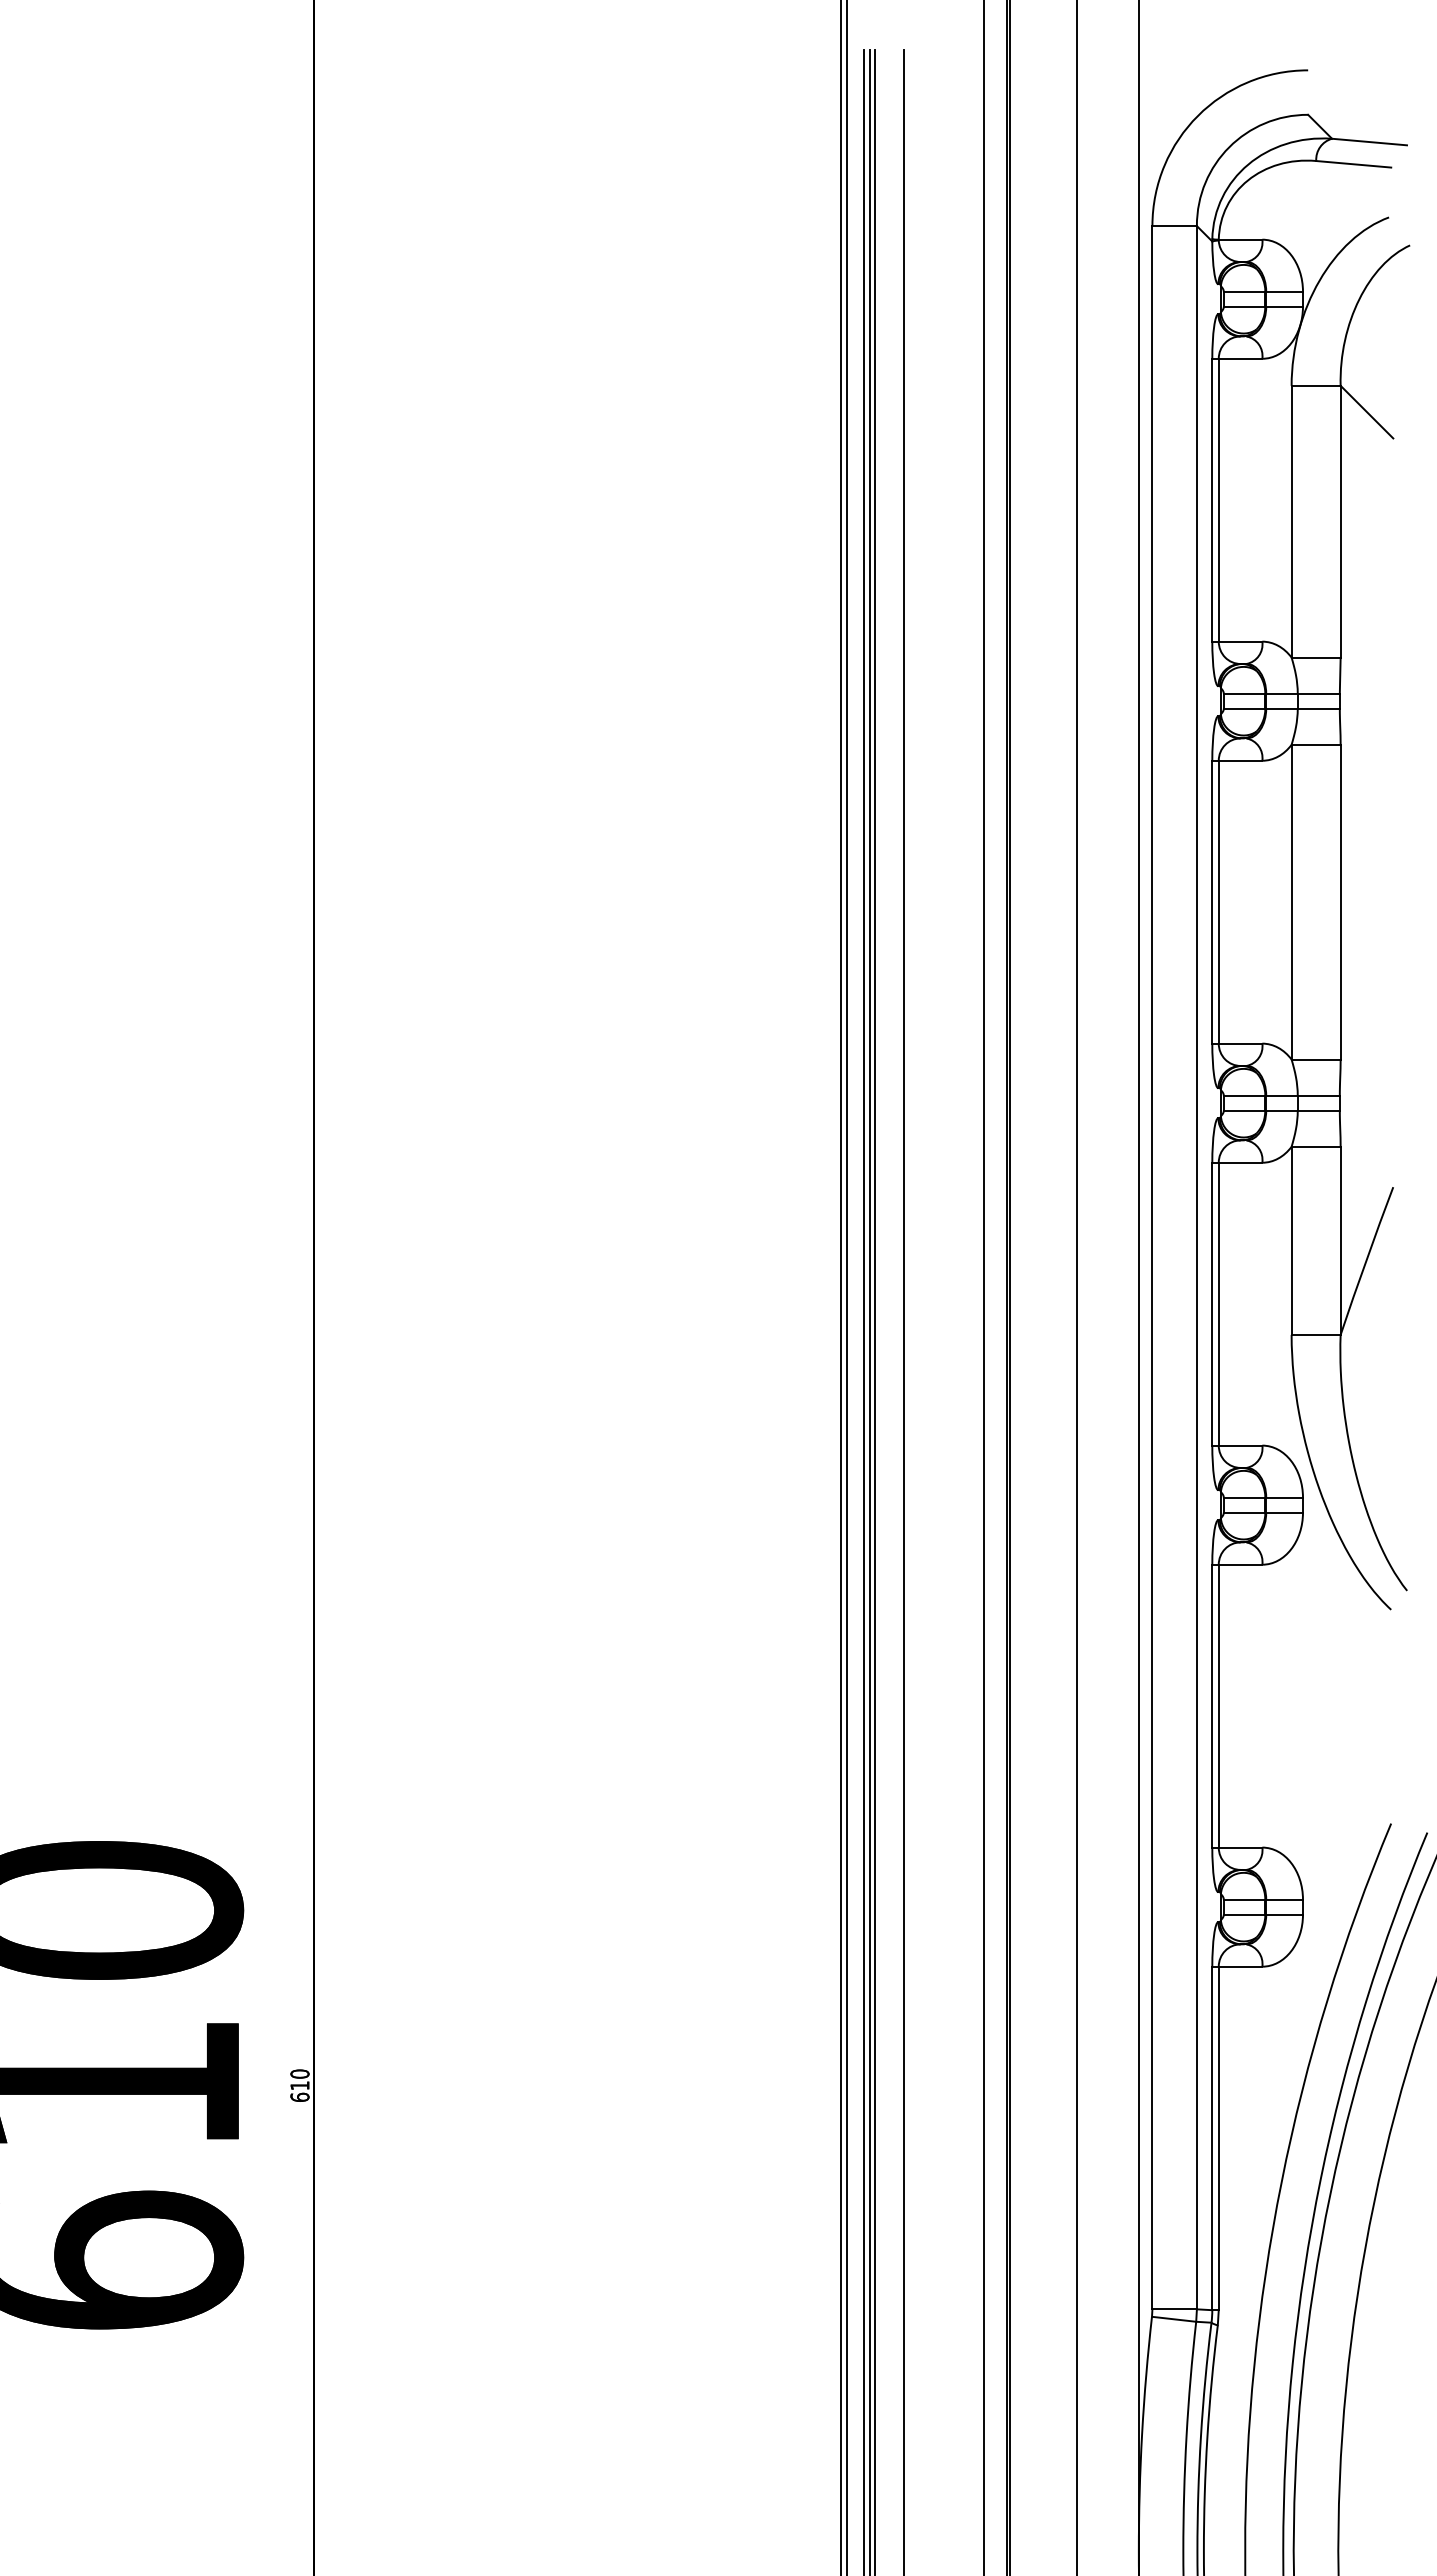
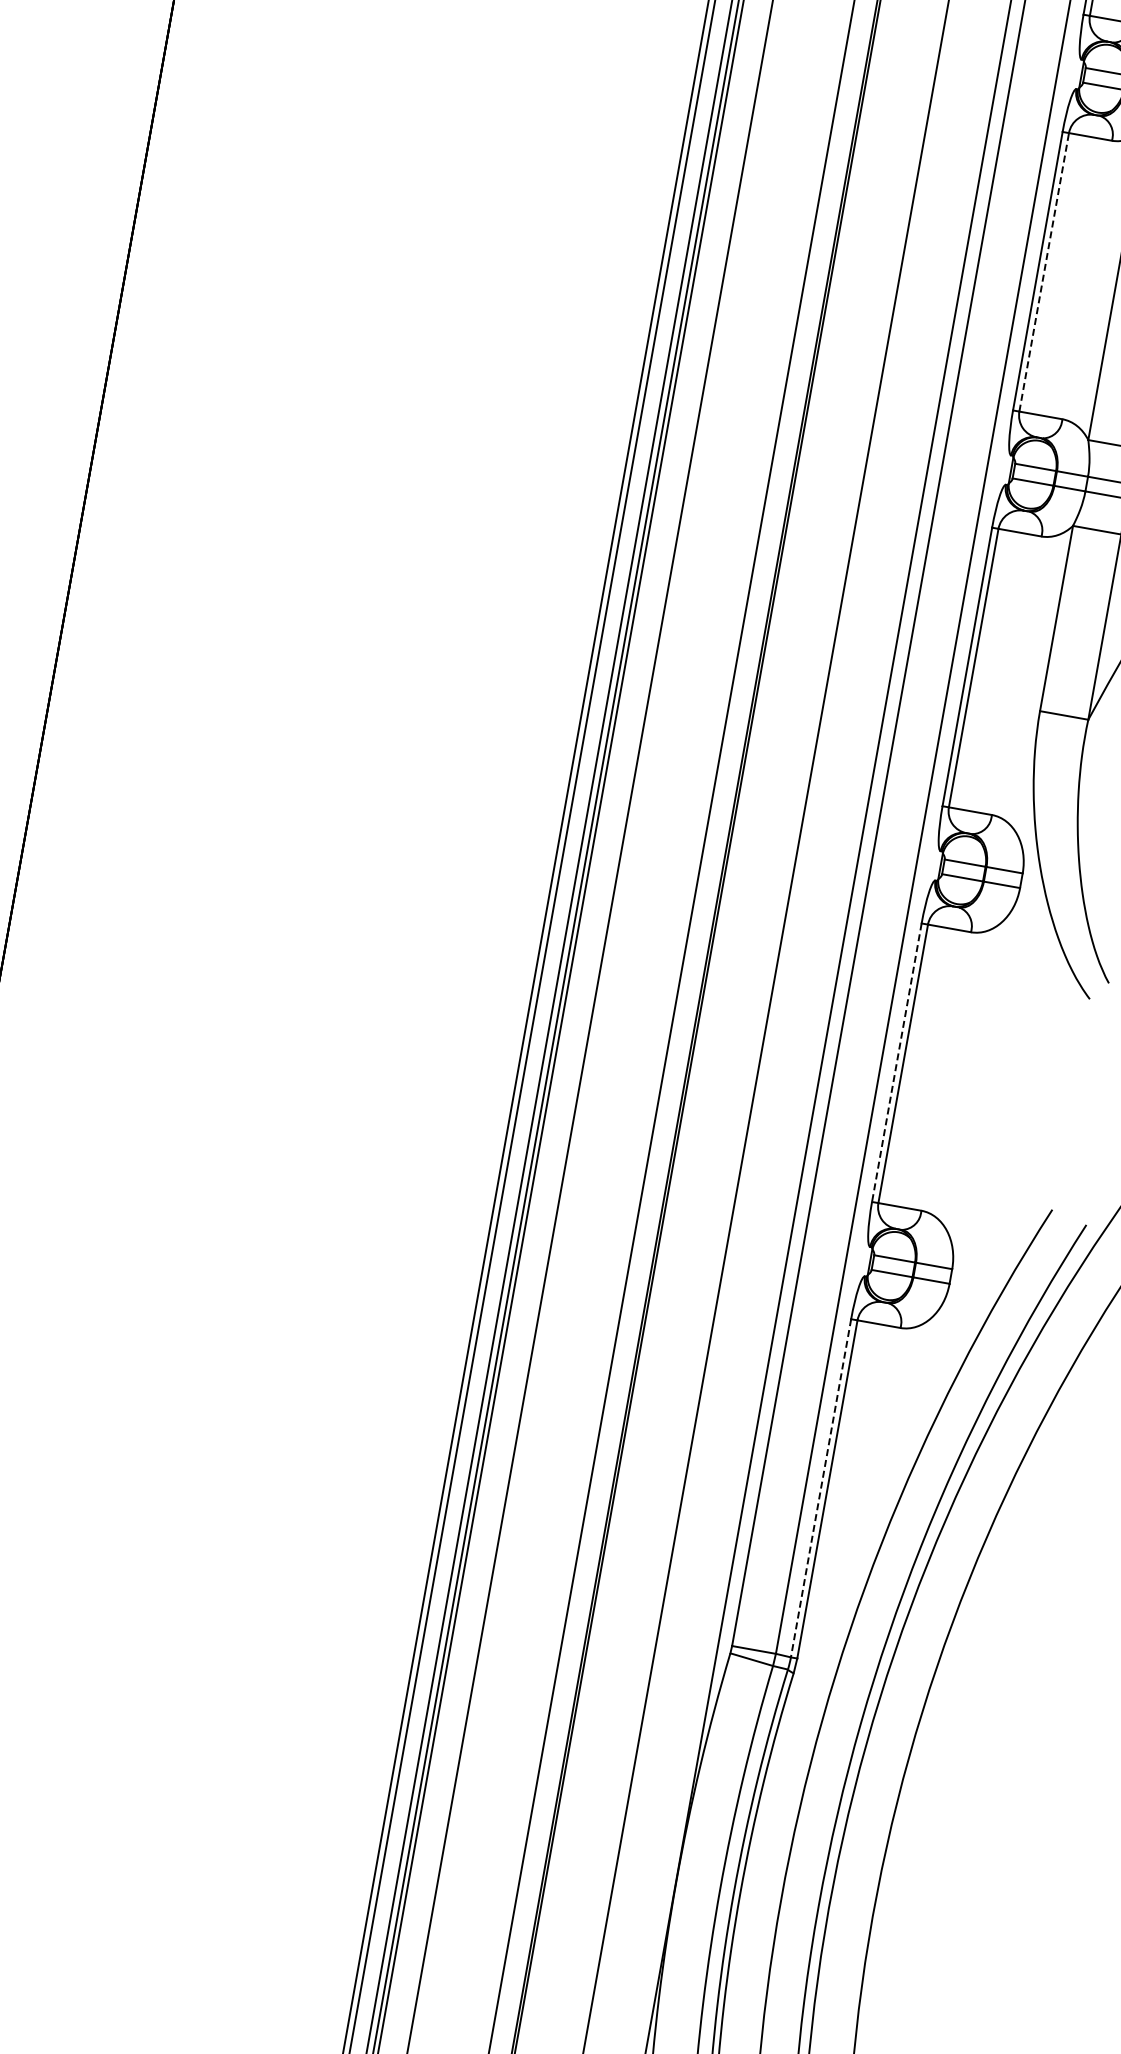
line: (1218, 901) -> (1044, 271), solid -> dashed
line: (1212, 1706) -> (896, 1063), solid -> dashed
line: (1212, 2138) -> (821, 1488), solid -> dashed

